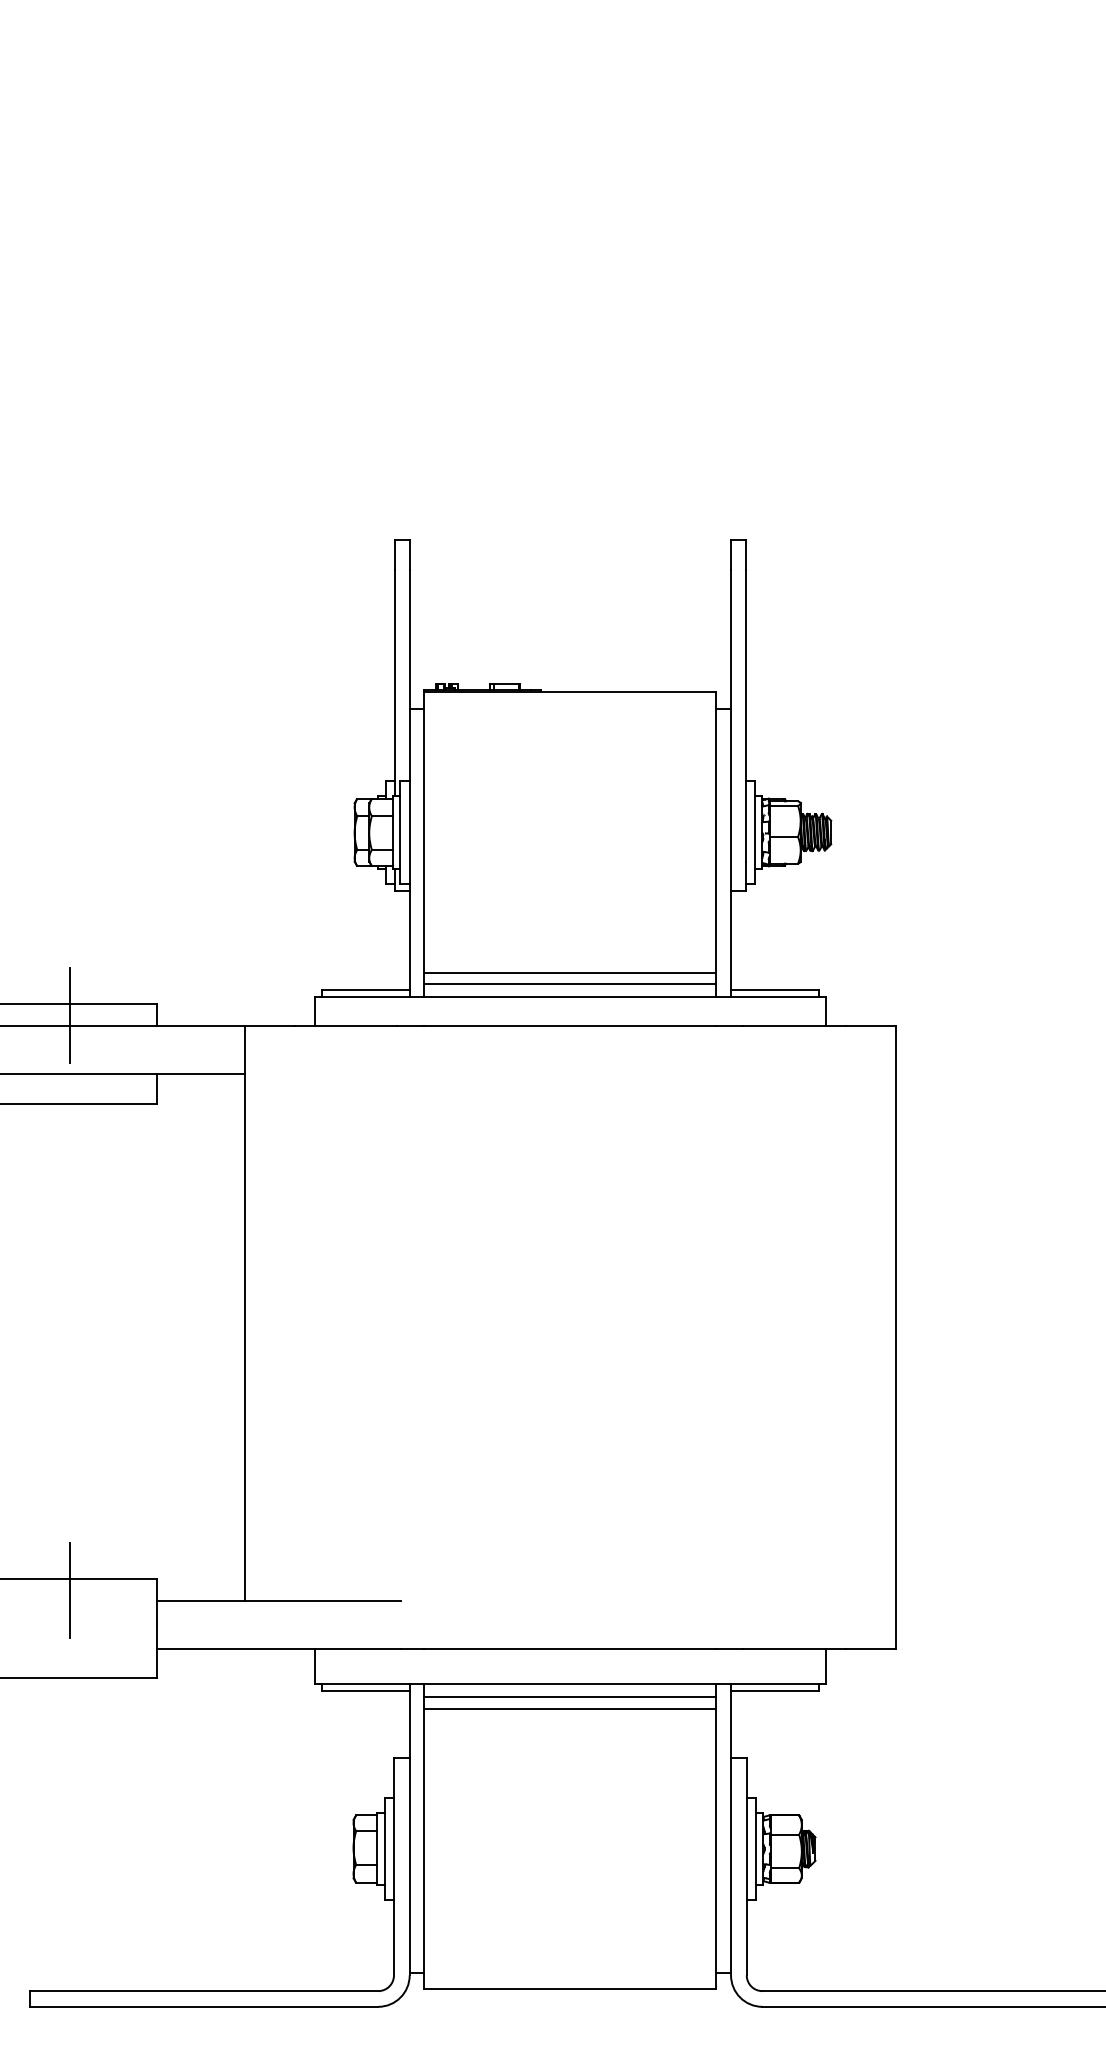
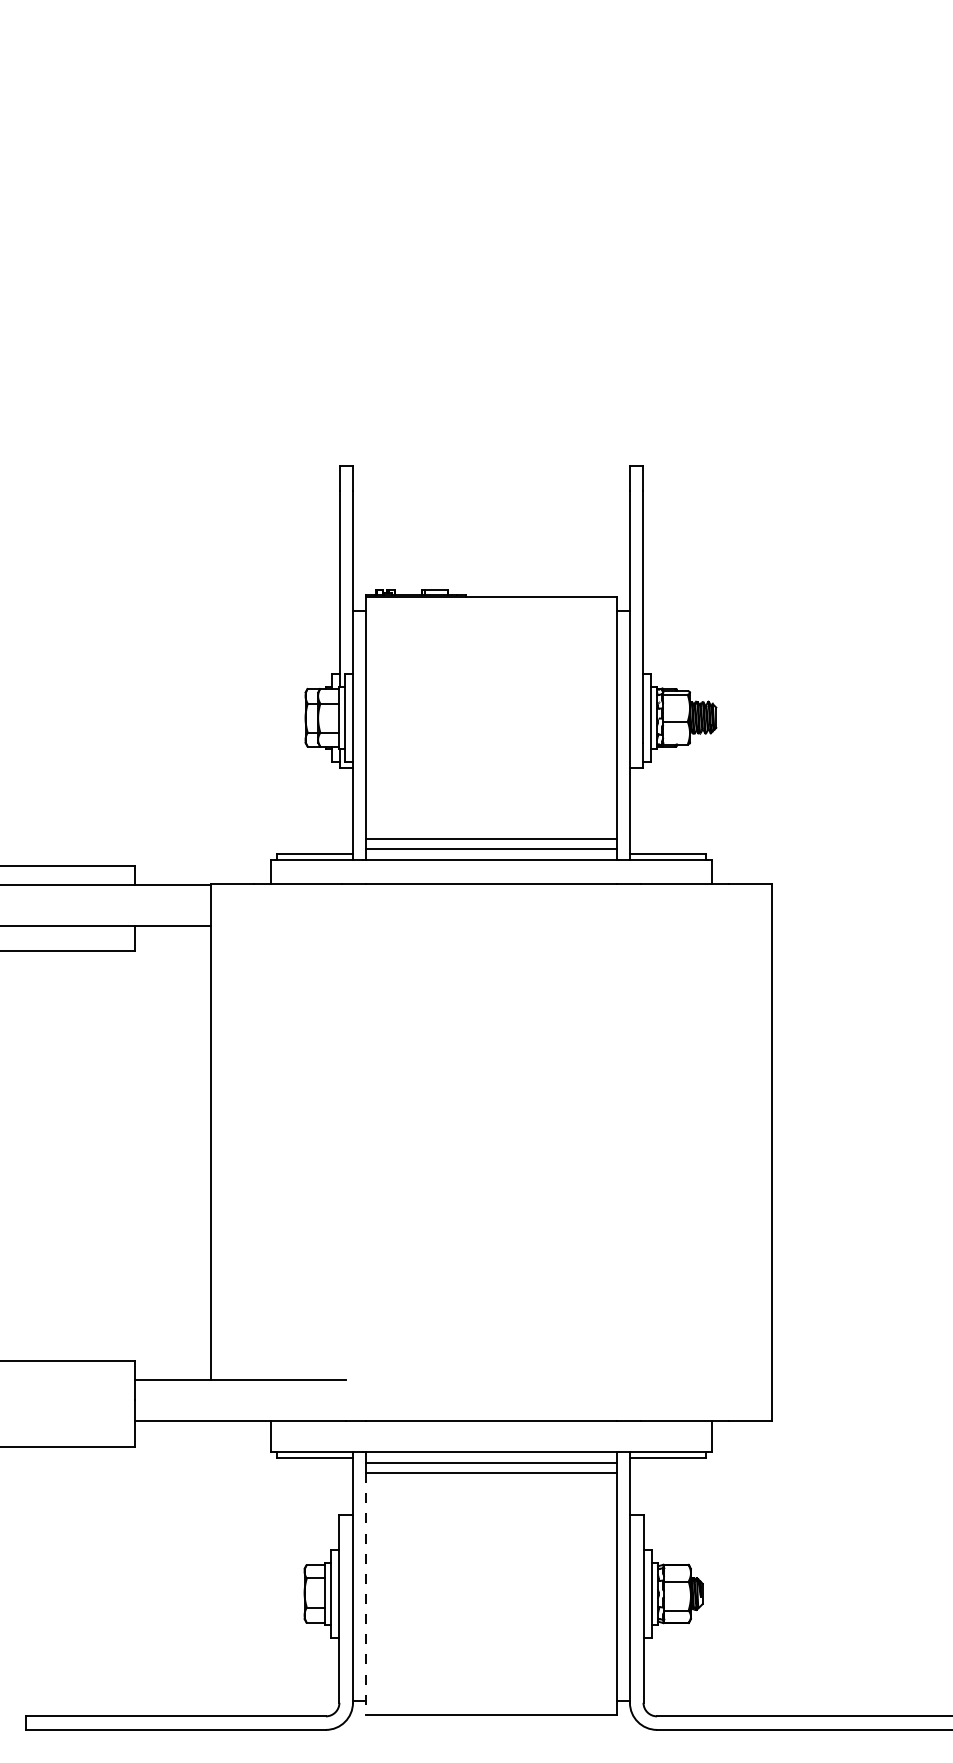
line: (69, 1015) -> (59, 875), removed
line: (69, 1589) -> (59, 1370), removed
line: (424, 1848) -> (365, 1593), solid -> dashed

